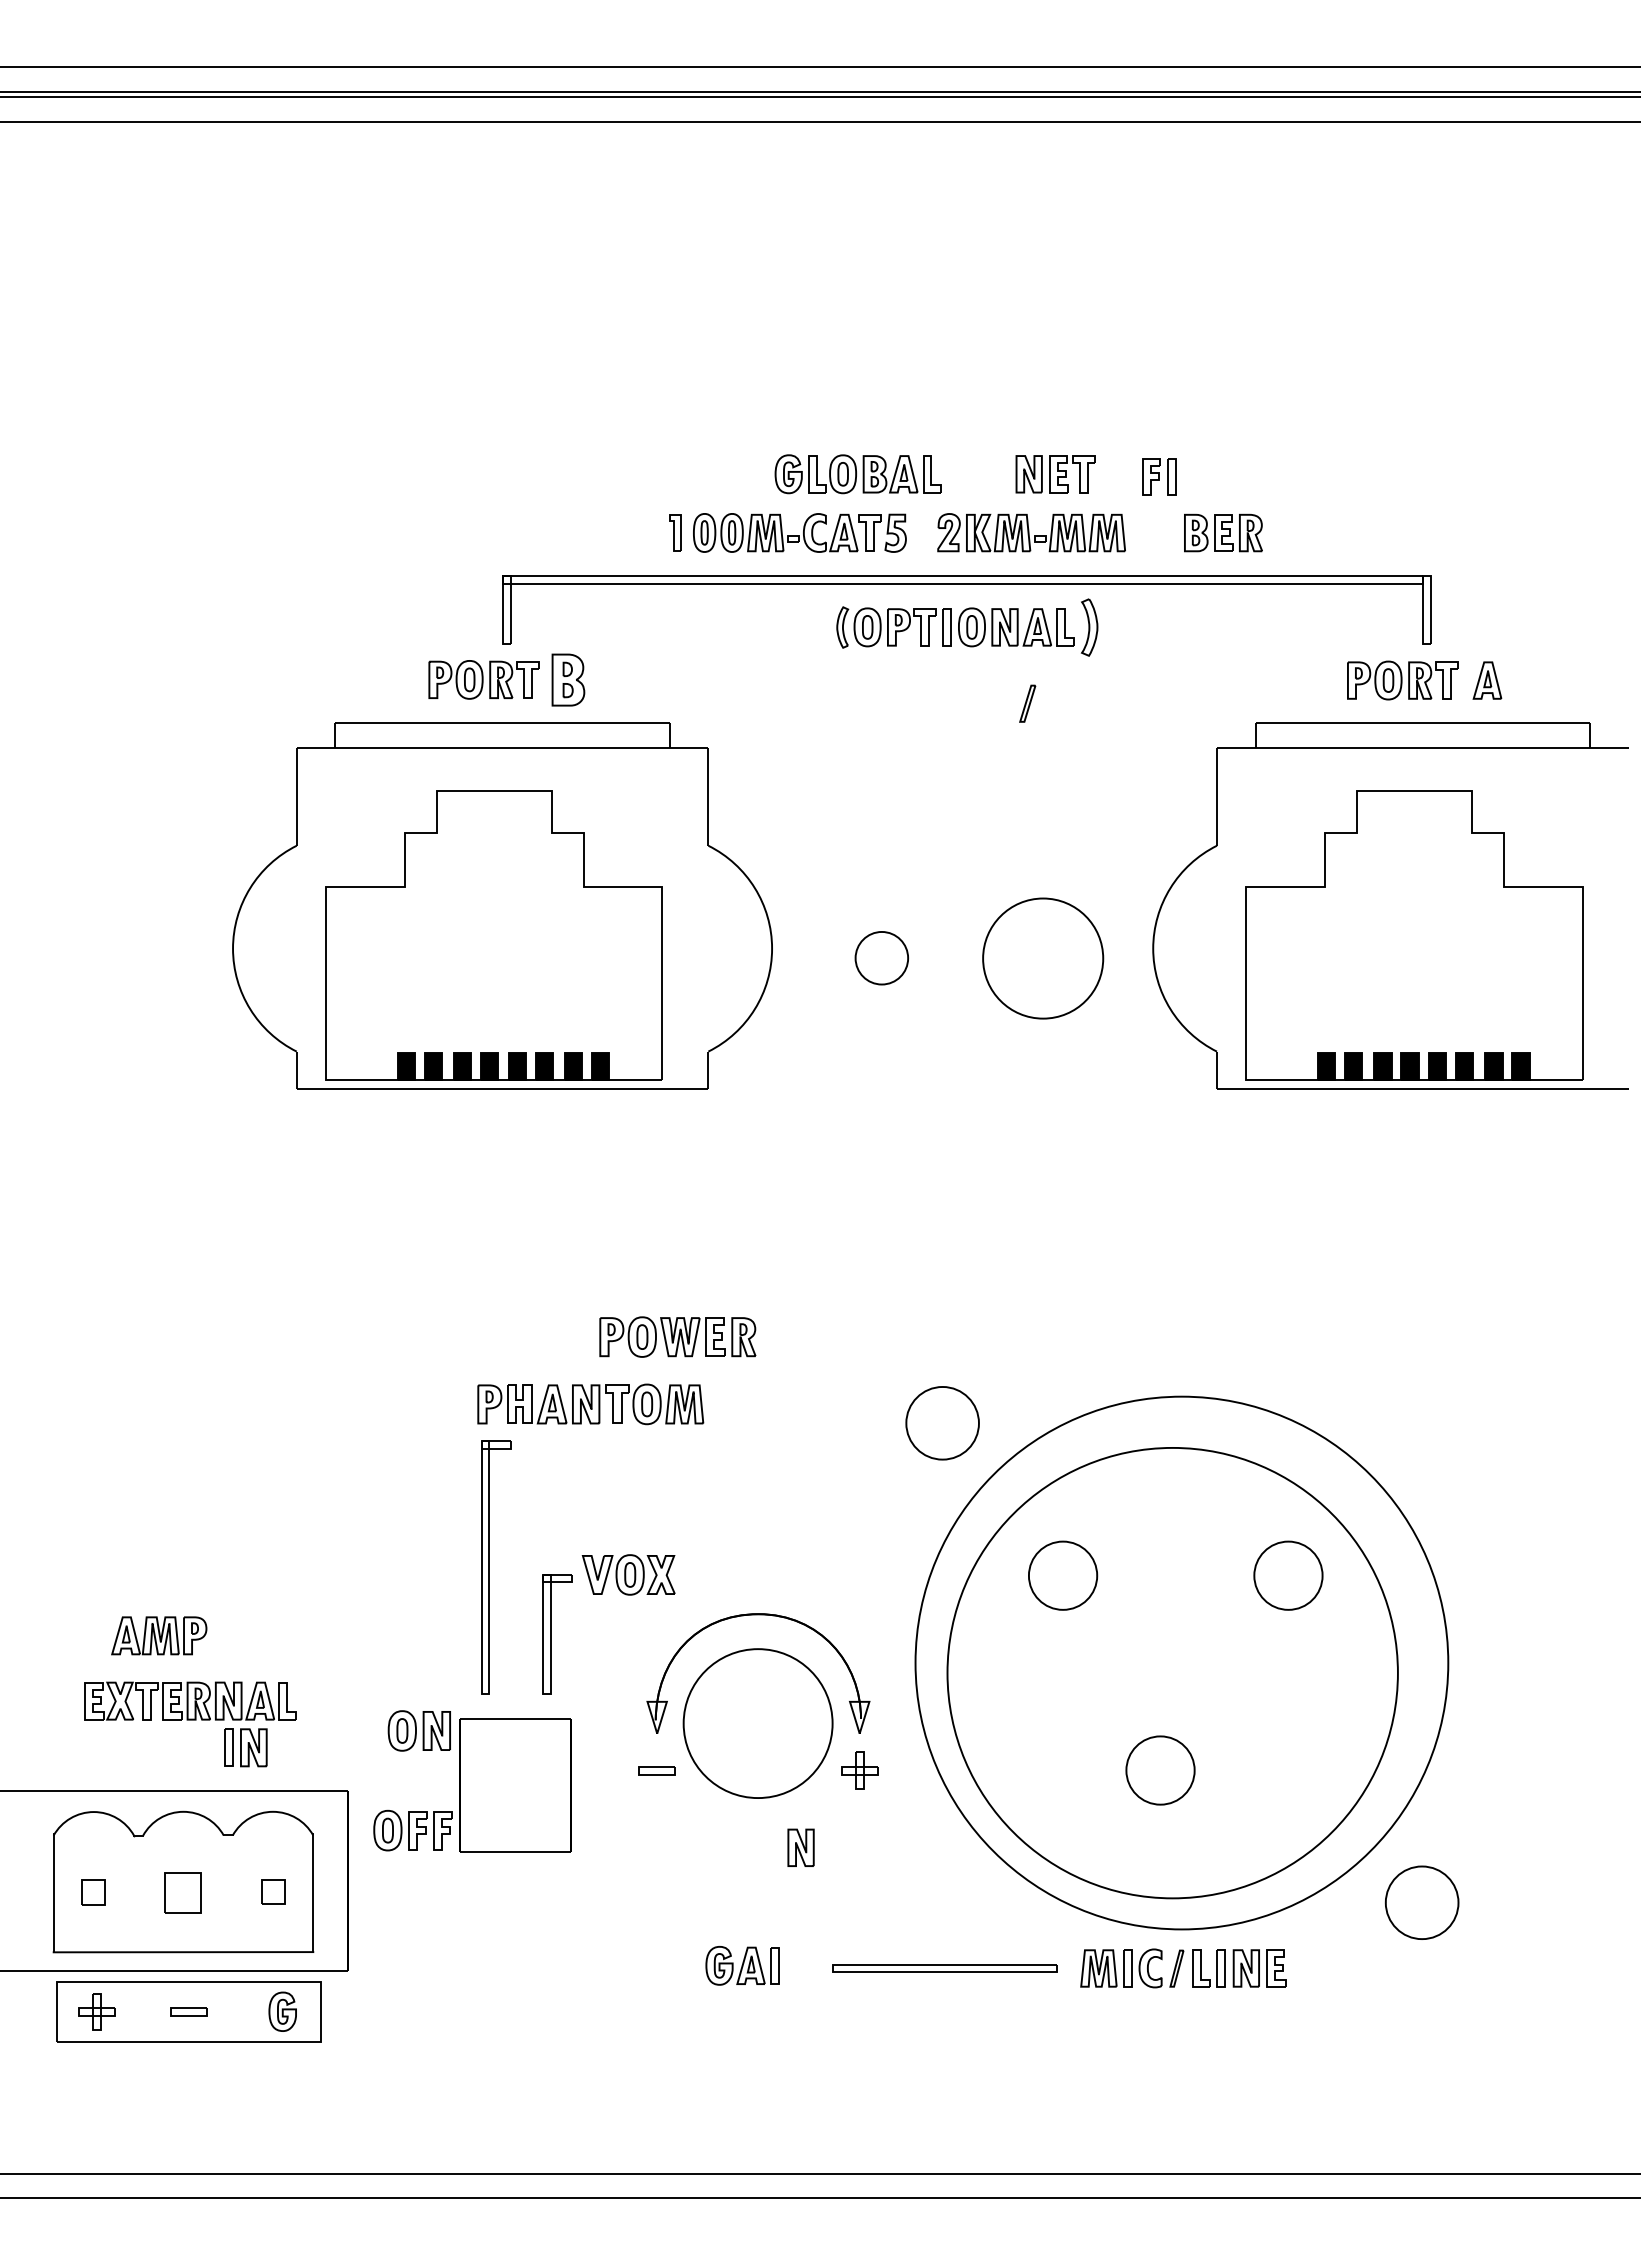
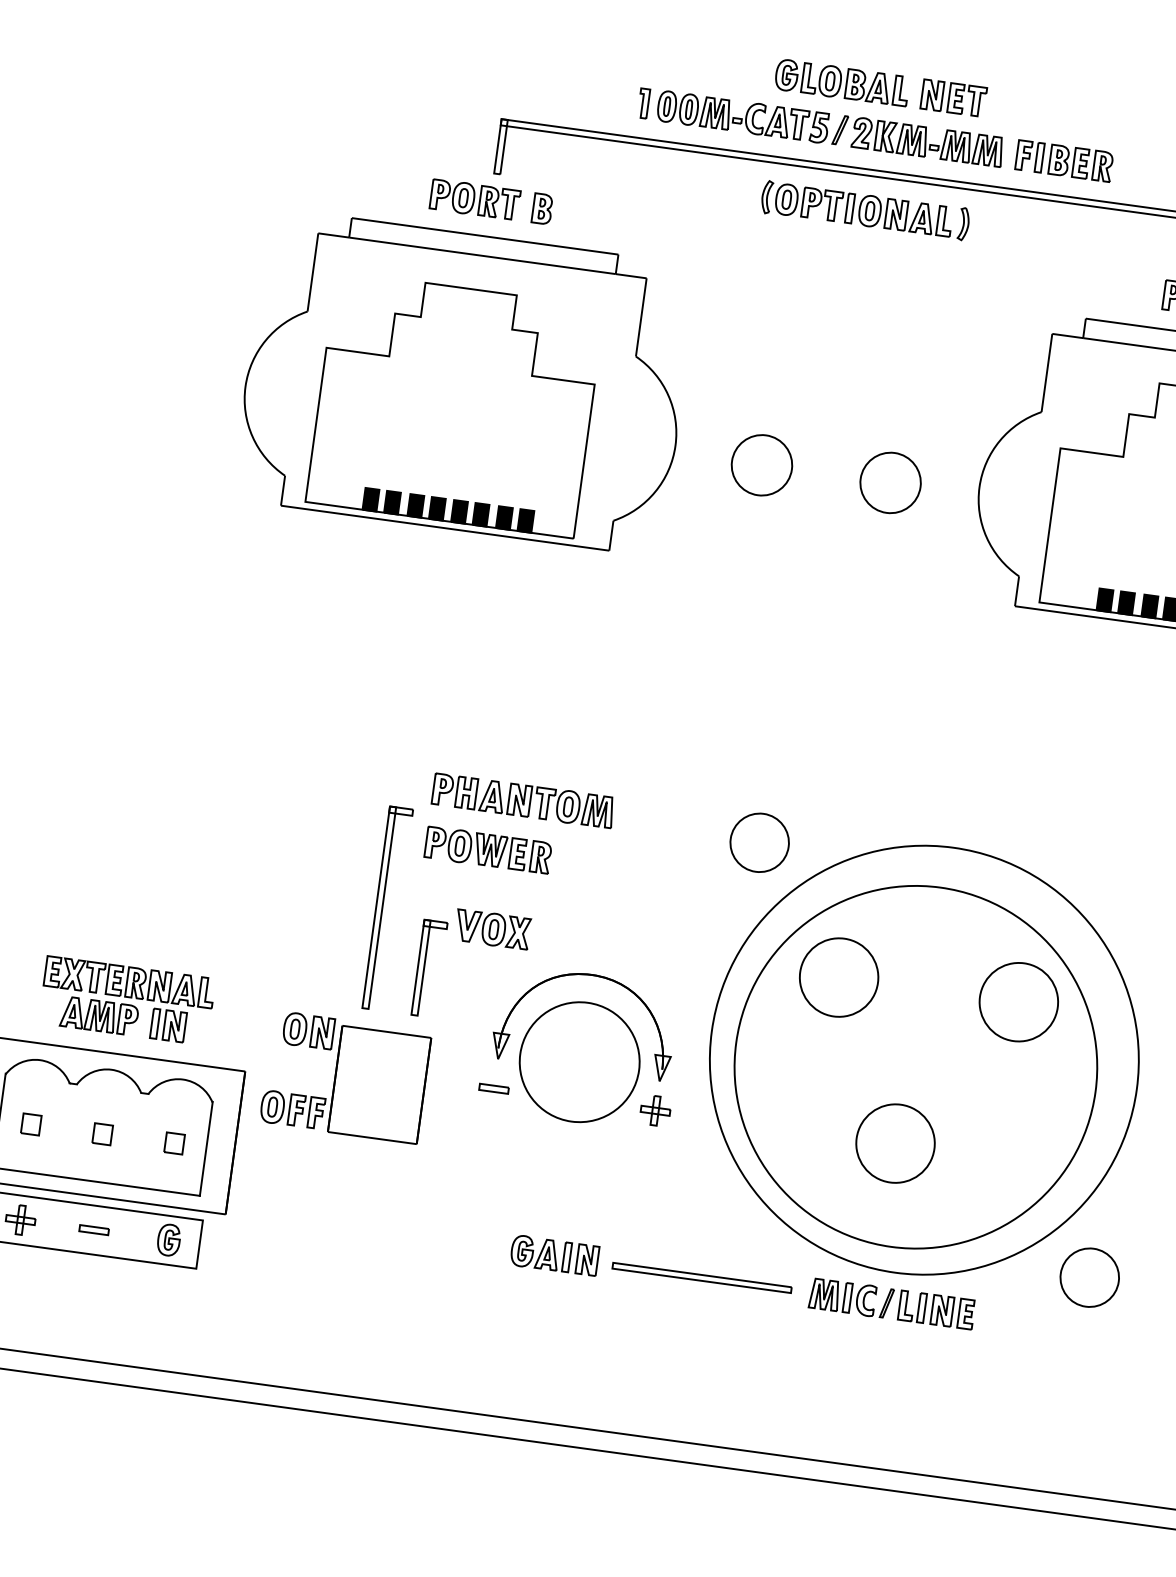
part: (857, 474) -> (841, 83), moved
part: (1159, 476) -> (1030, 155), moved
part: (1089, 627) -> (963, 224), size x0.71
part: (568, 679) -> (542, 208), size x0.71
part: (1027, 703) -> (840, 129), moved
part: (881, 957) -> (761, 464), size x1.43
part: (1042, 957) -> (890, 482), size x0.62
part: (677, 1336) -> (488, 849), moved
part: (590, 1404) -> (523, 800), moved
circle: (1062, 1575) -> (838, 977), size x1.43
circle: (1288, 1575) -> (1018, 1002), size x1.43
part: (159, 1635) -> (99, 1015), moved
circle: (1160, 1770) -> (895, 1143), size x1.43
part: (800, 1847) -> (587, 1259), moved
part: (183, 1892) -> (102, 1134), size x0.62

